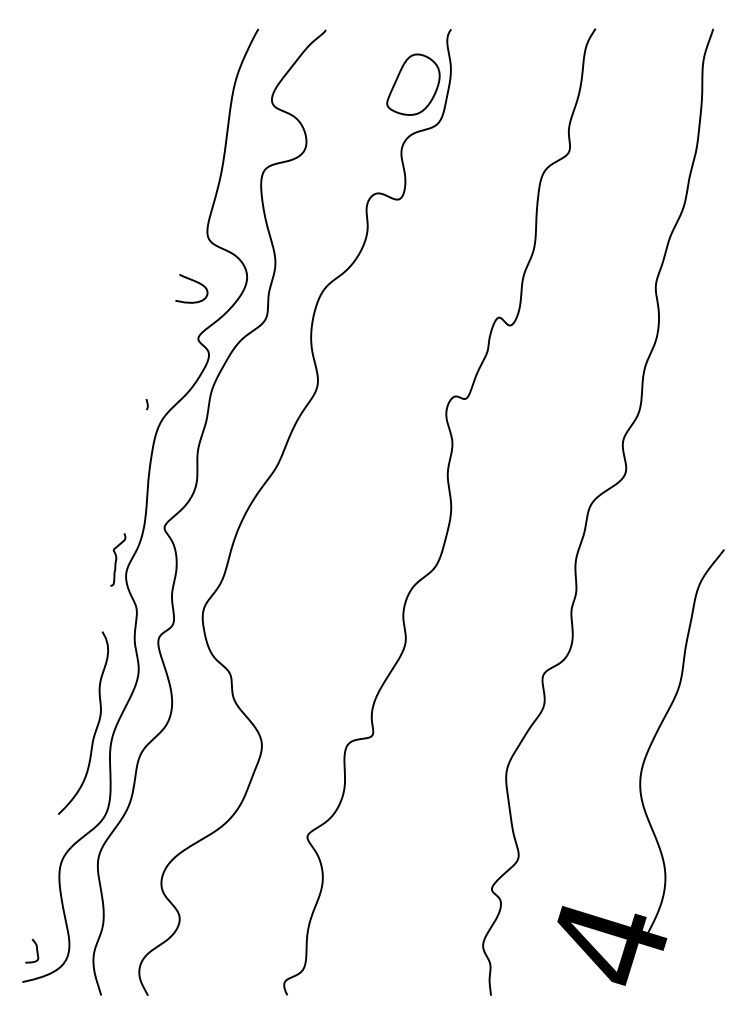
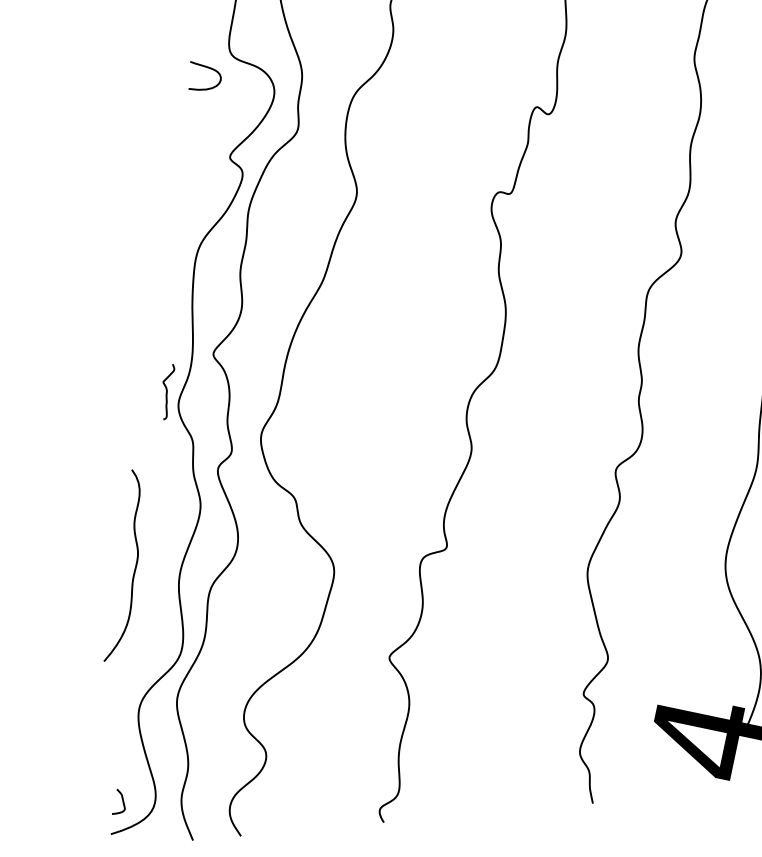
curve: (192, 281) -> (204, 67), moved
curve: (146, 404) -> (183, 229), removed
curve: (96, 725) -> (134, 566), moved

